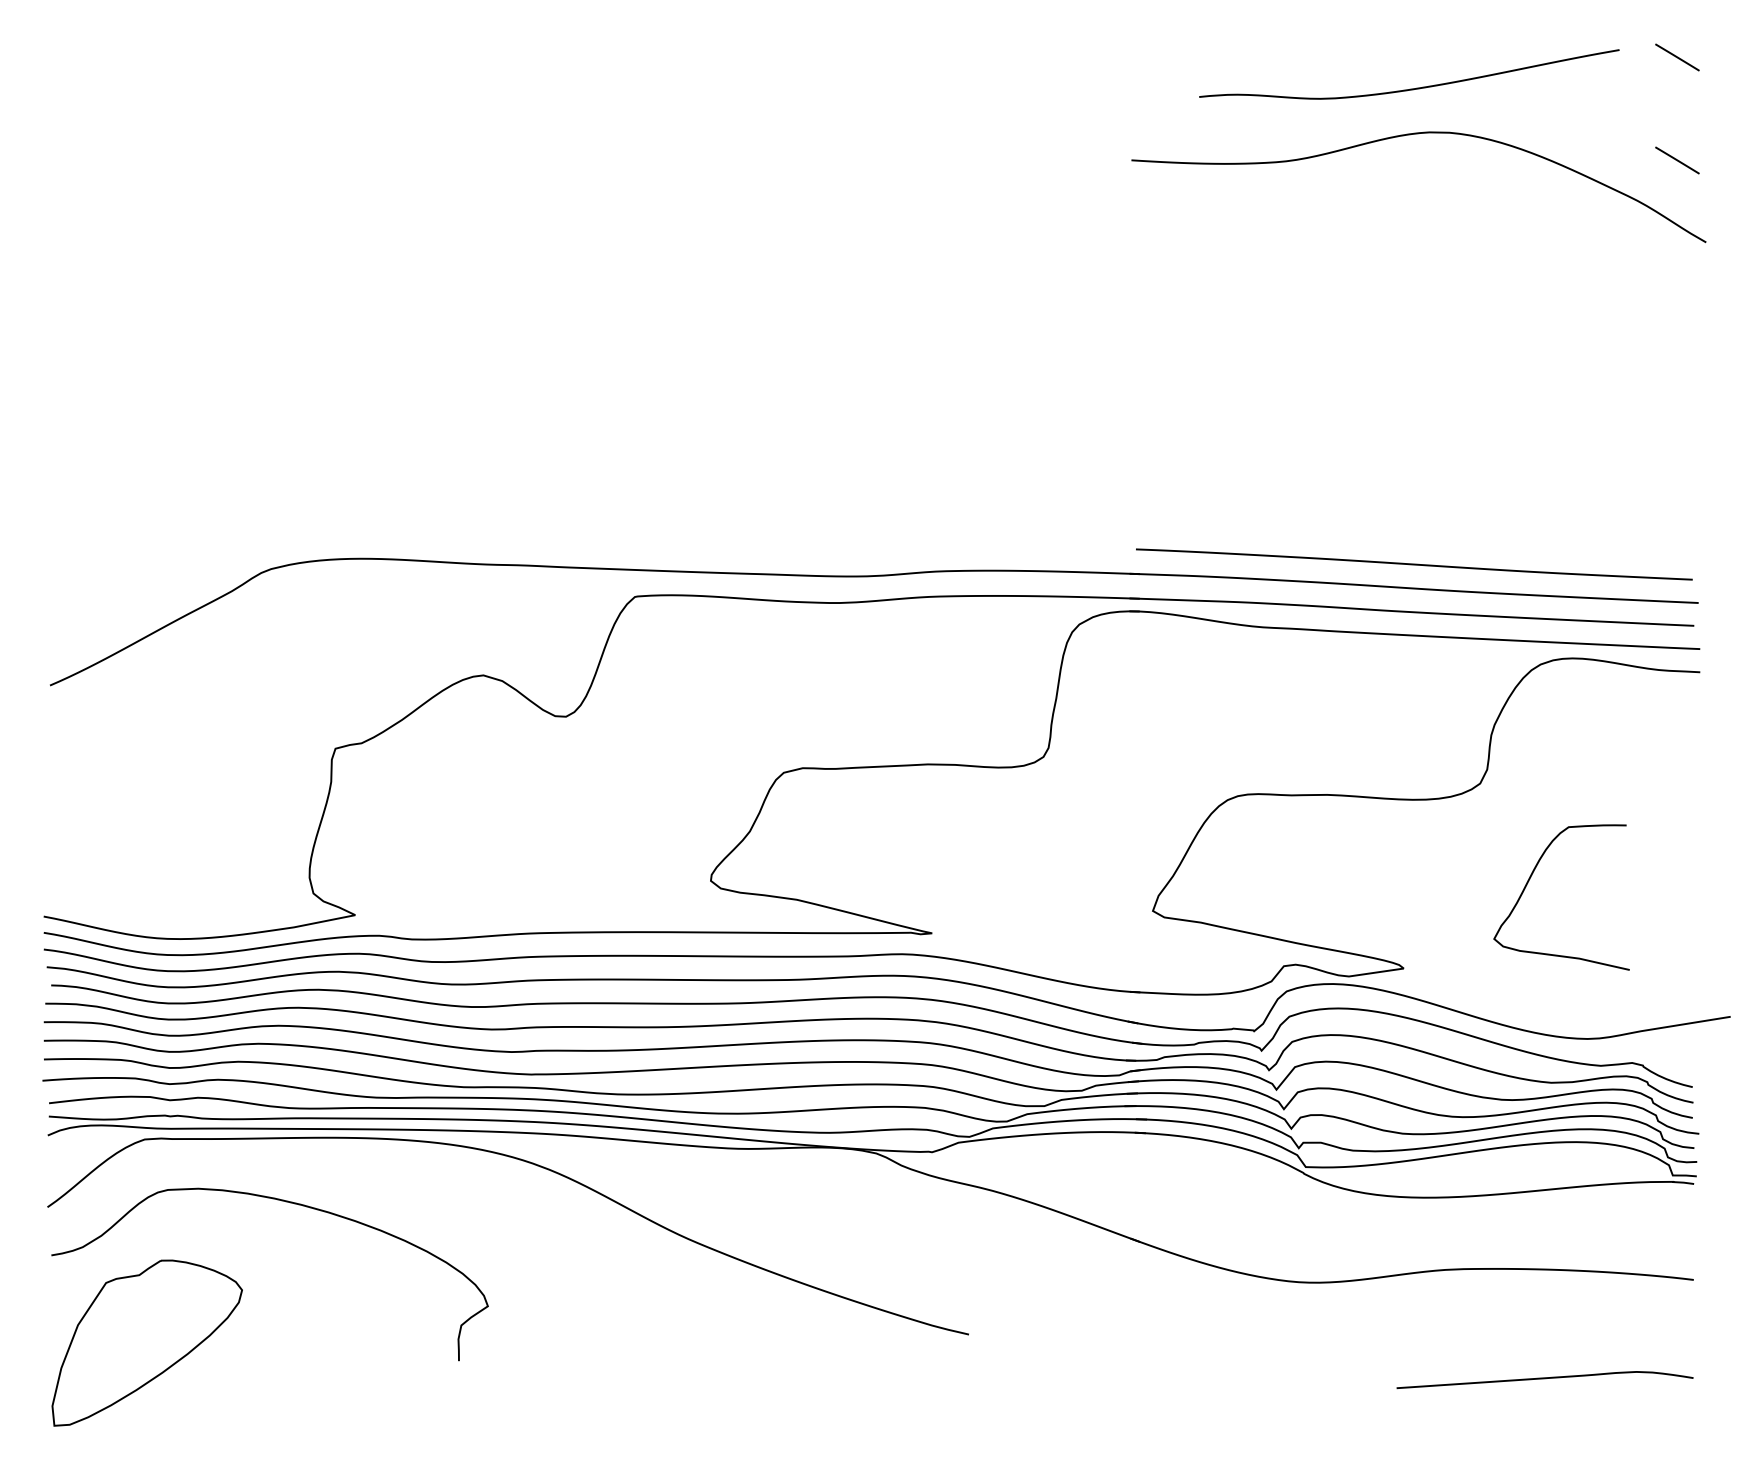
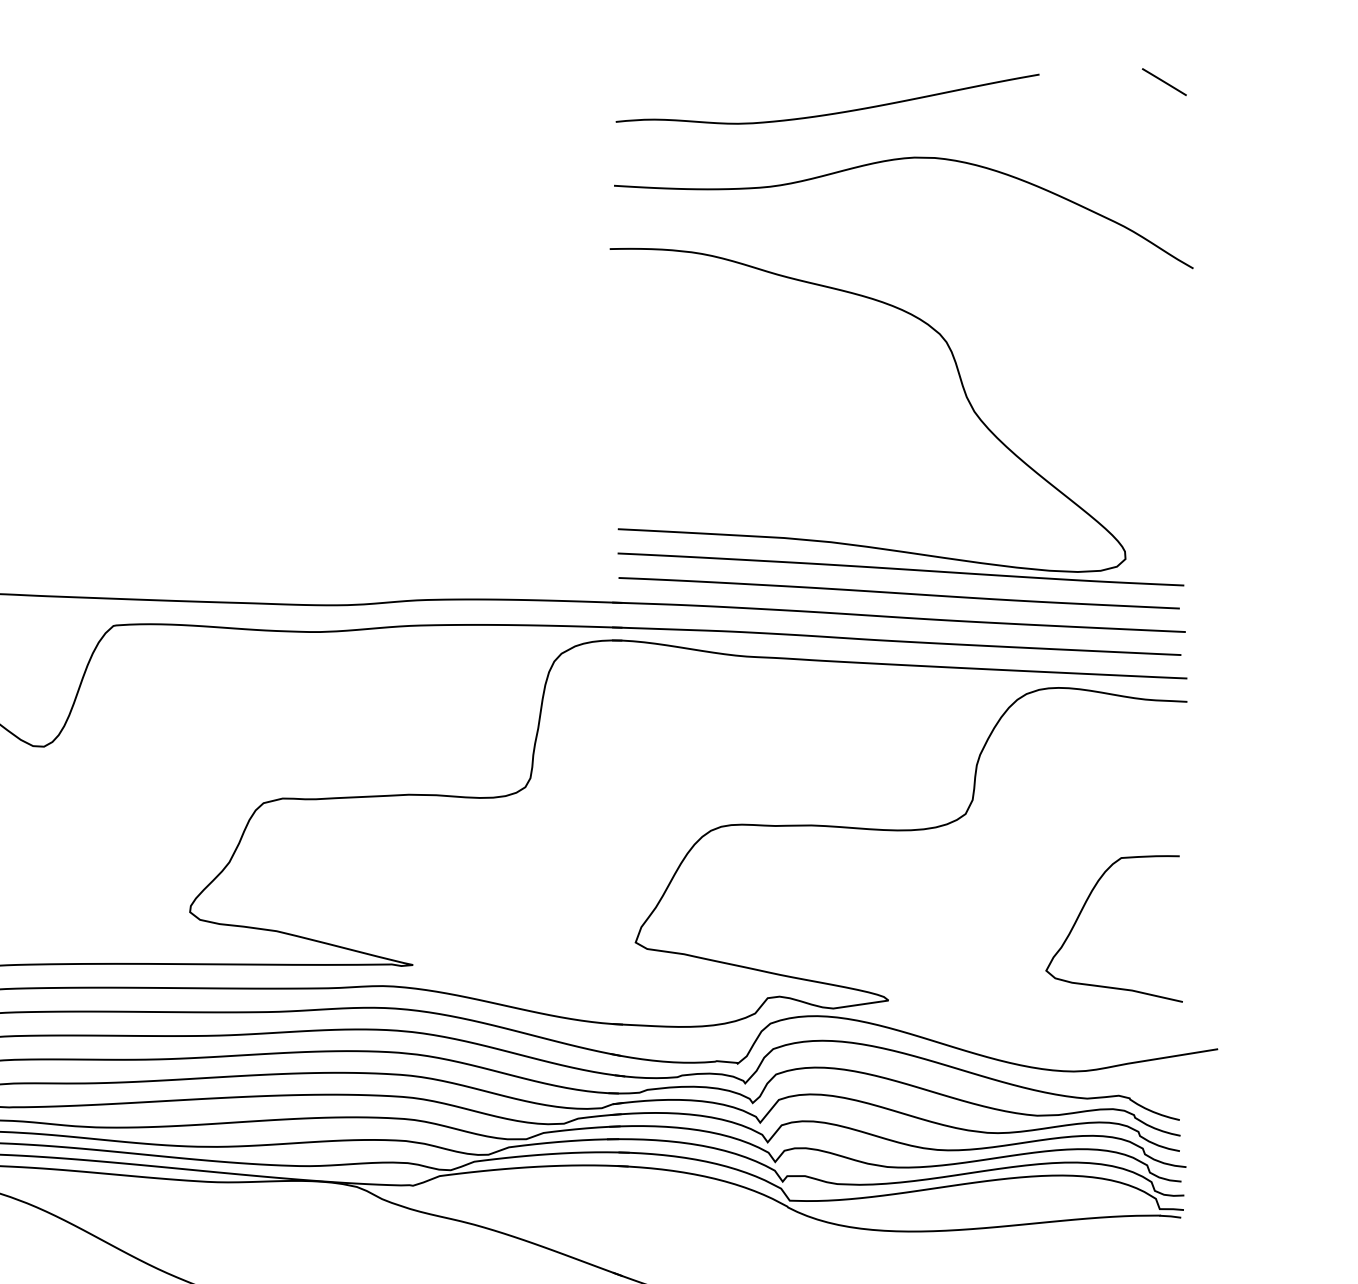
curve: (1410, 88) -> (828, 113), moved
line: (1677, 160) -> (1164, 185), removed
part: (1479, 368) -> (964, 395), added
curve: (1529, 881) -> (1081, 912), moved

